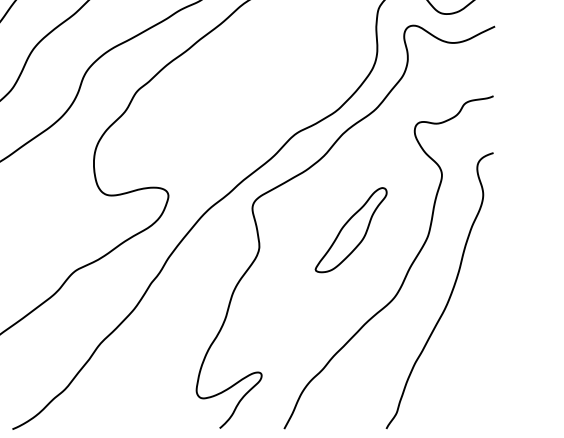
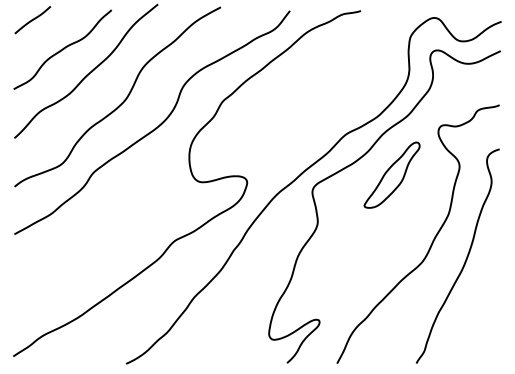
part: (350, 229) -> (391, 174), moved

